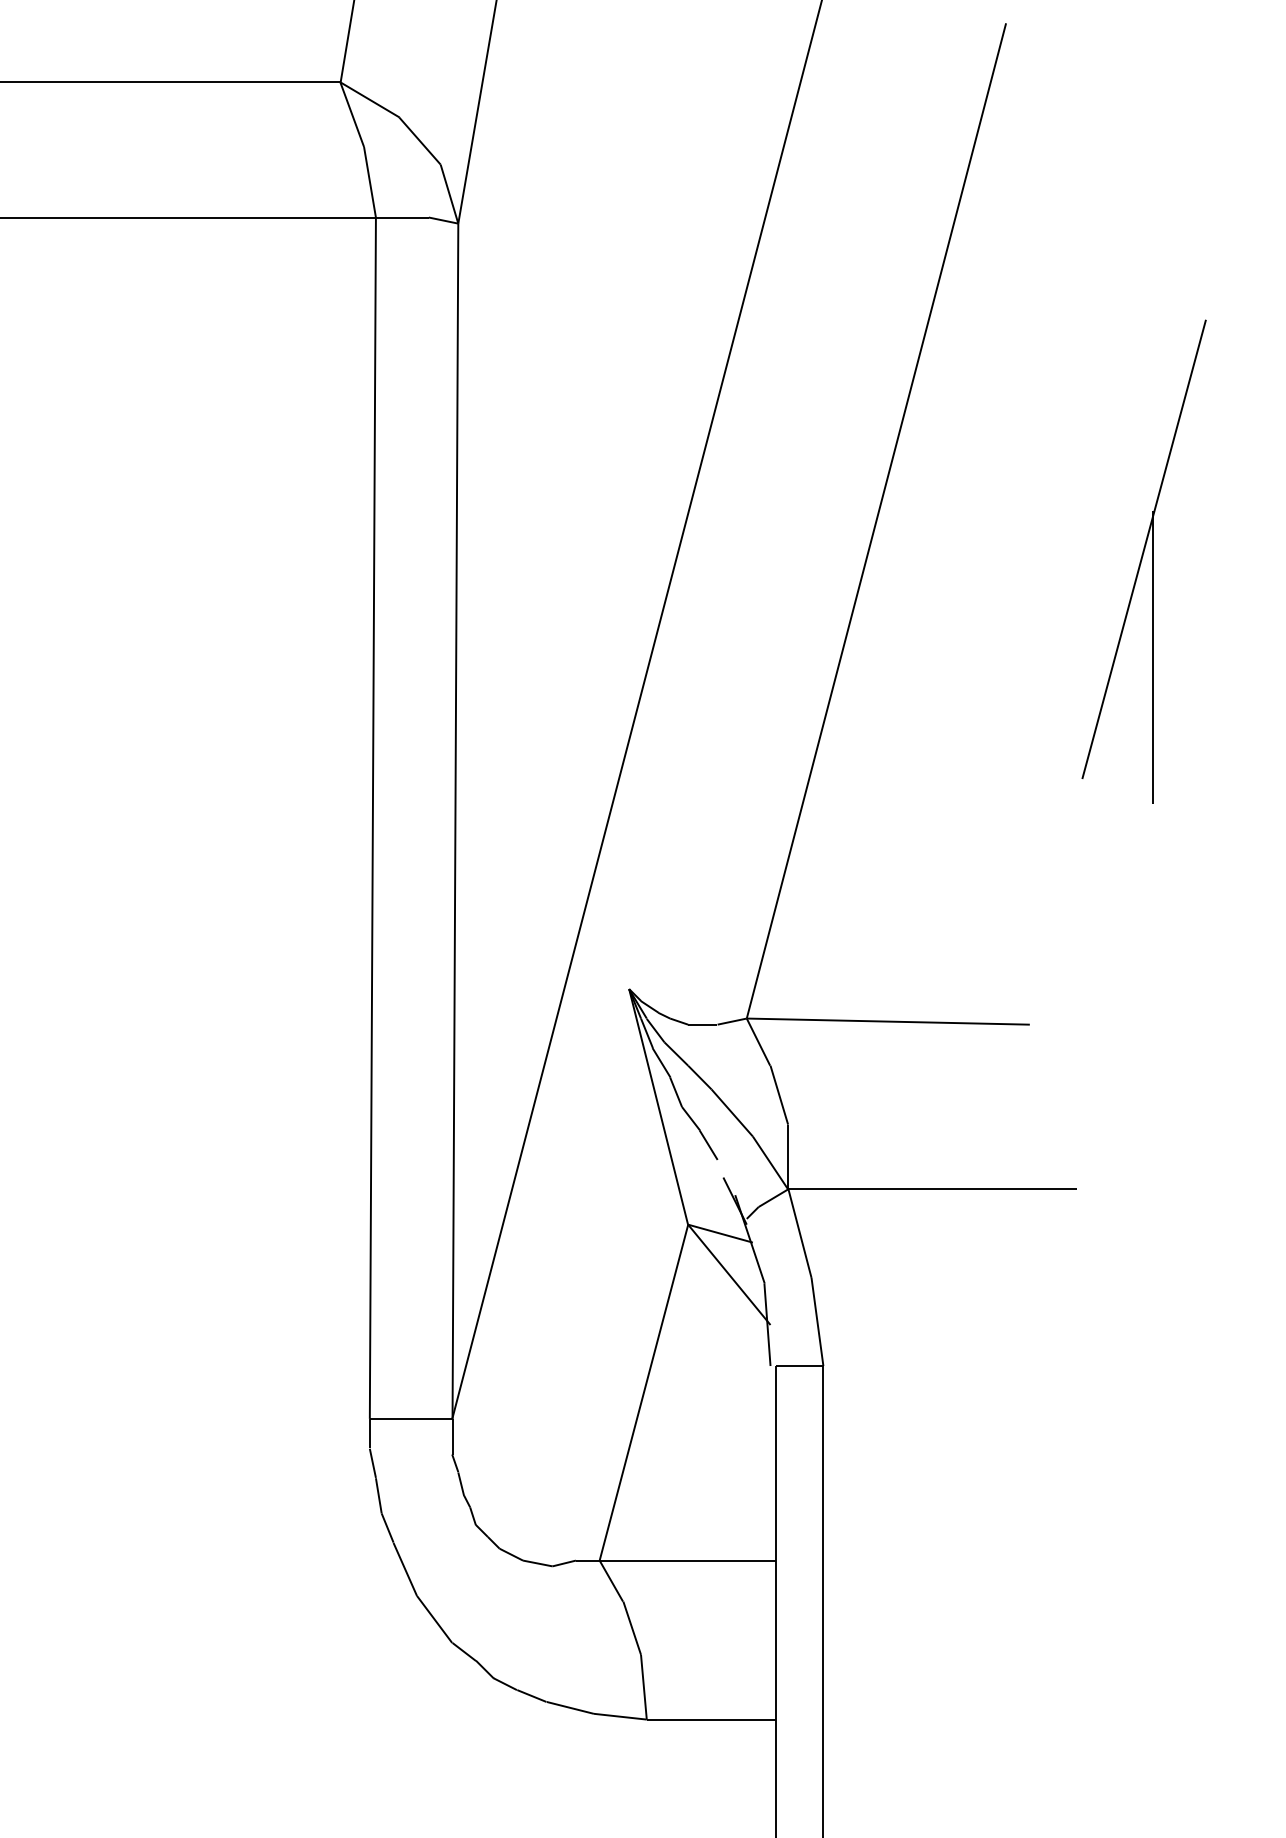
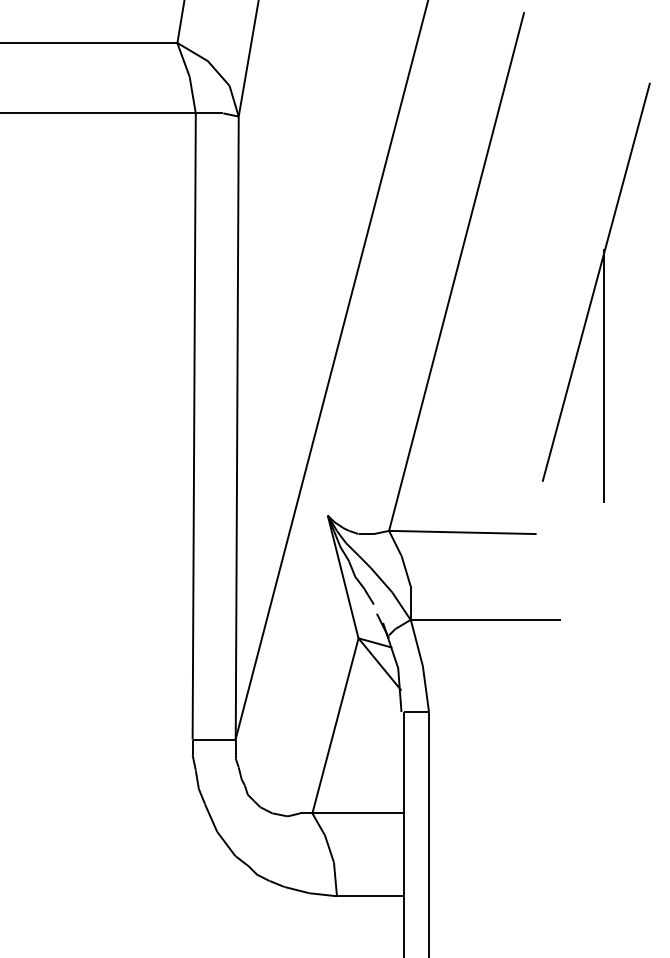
part: (1142, 561) -> (595, 292), size x1.67

